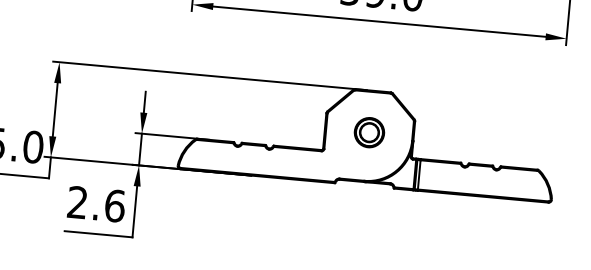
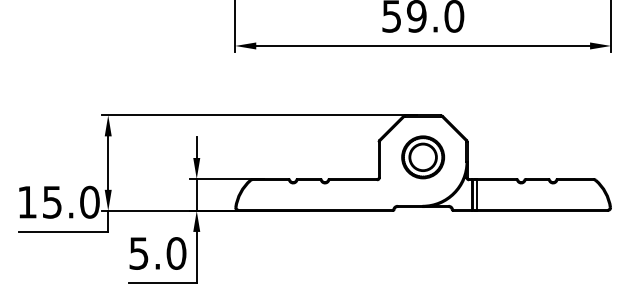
part: (369, 132) -> (423, 157), size x1.43
text: (96, 204) -> (157, 253), 2.6 -> 5.0

